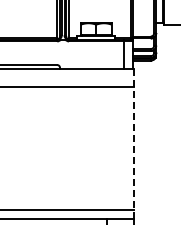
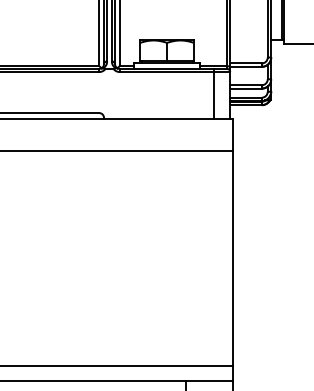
line: (134, 144) -> (233, 251), dashed -> solid

